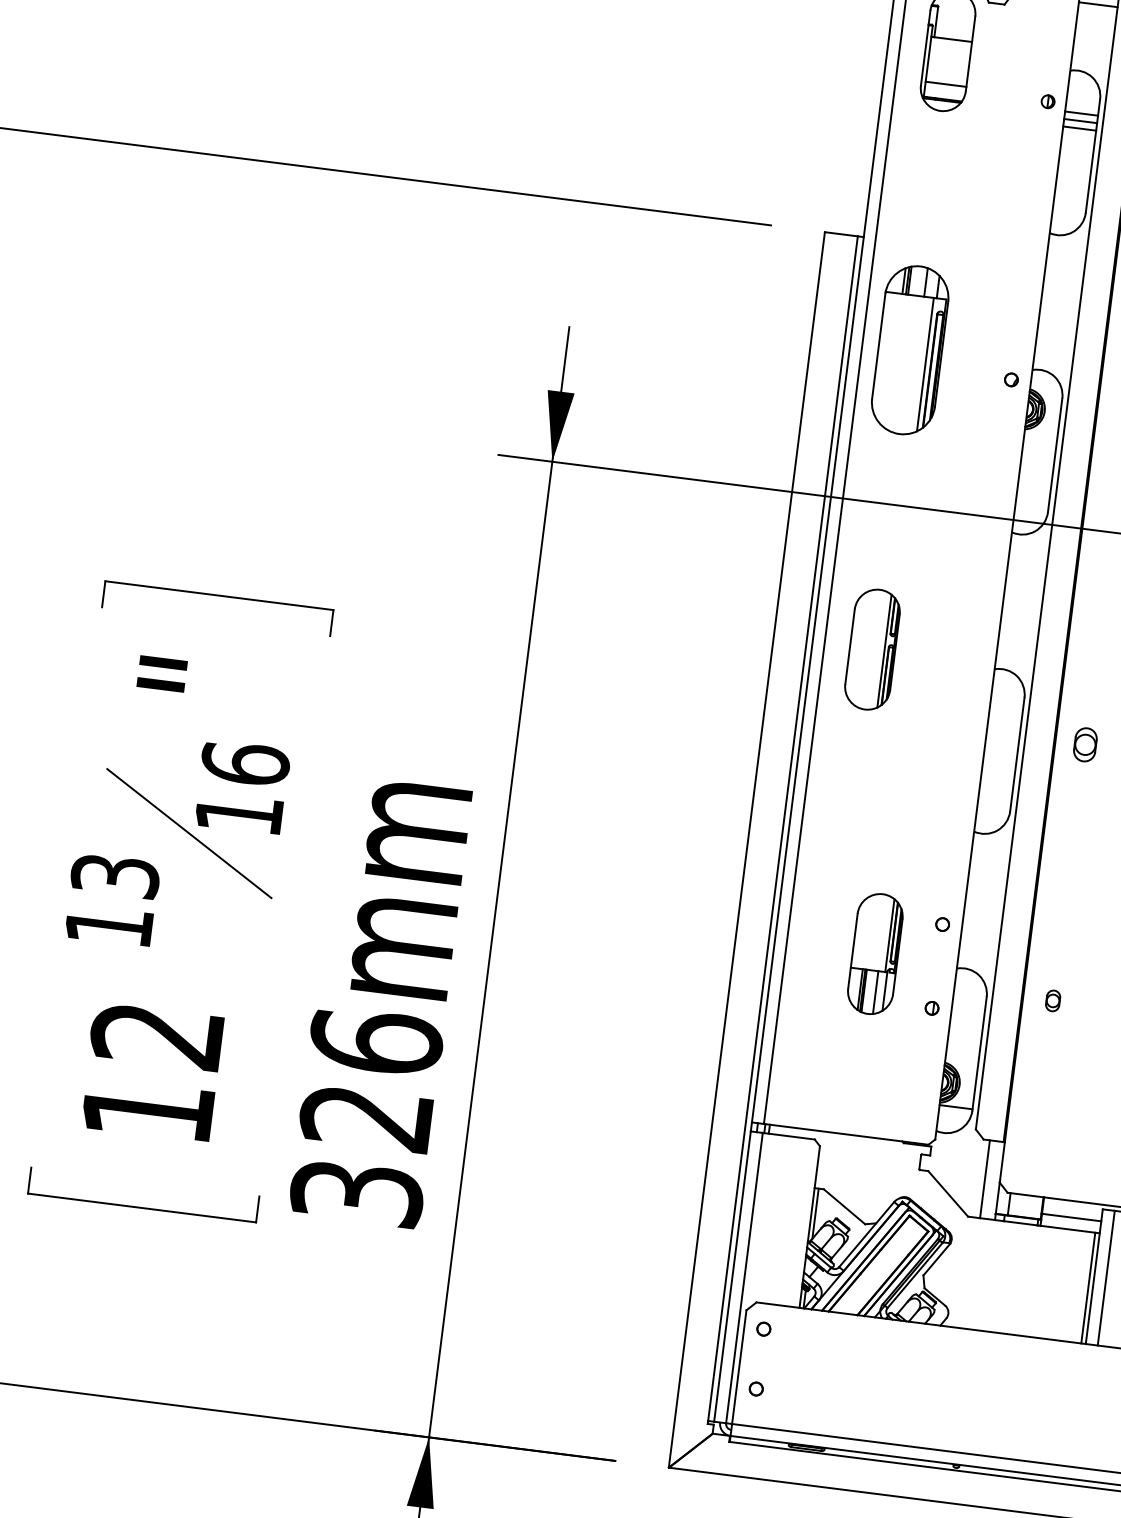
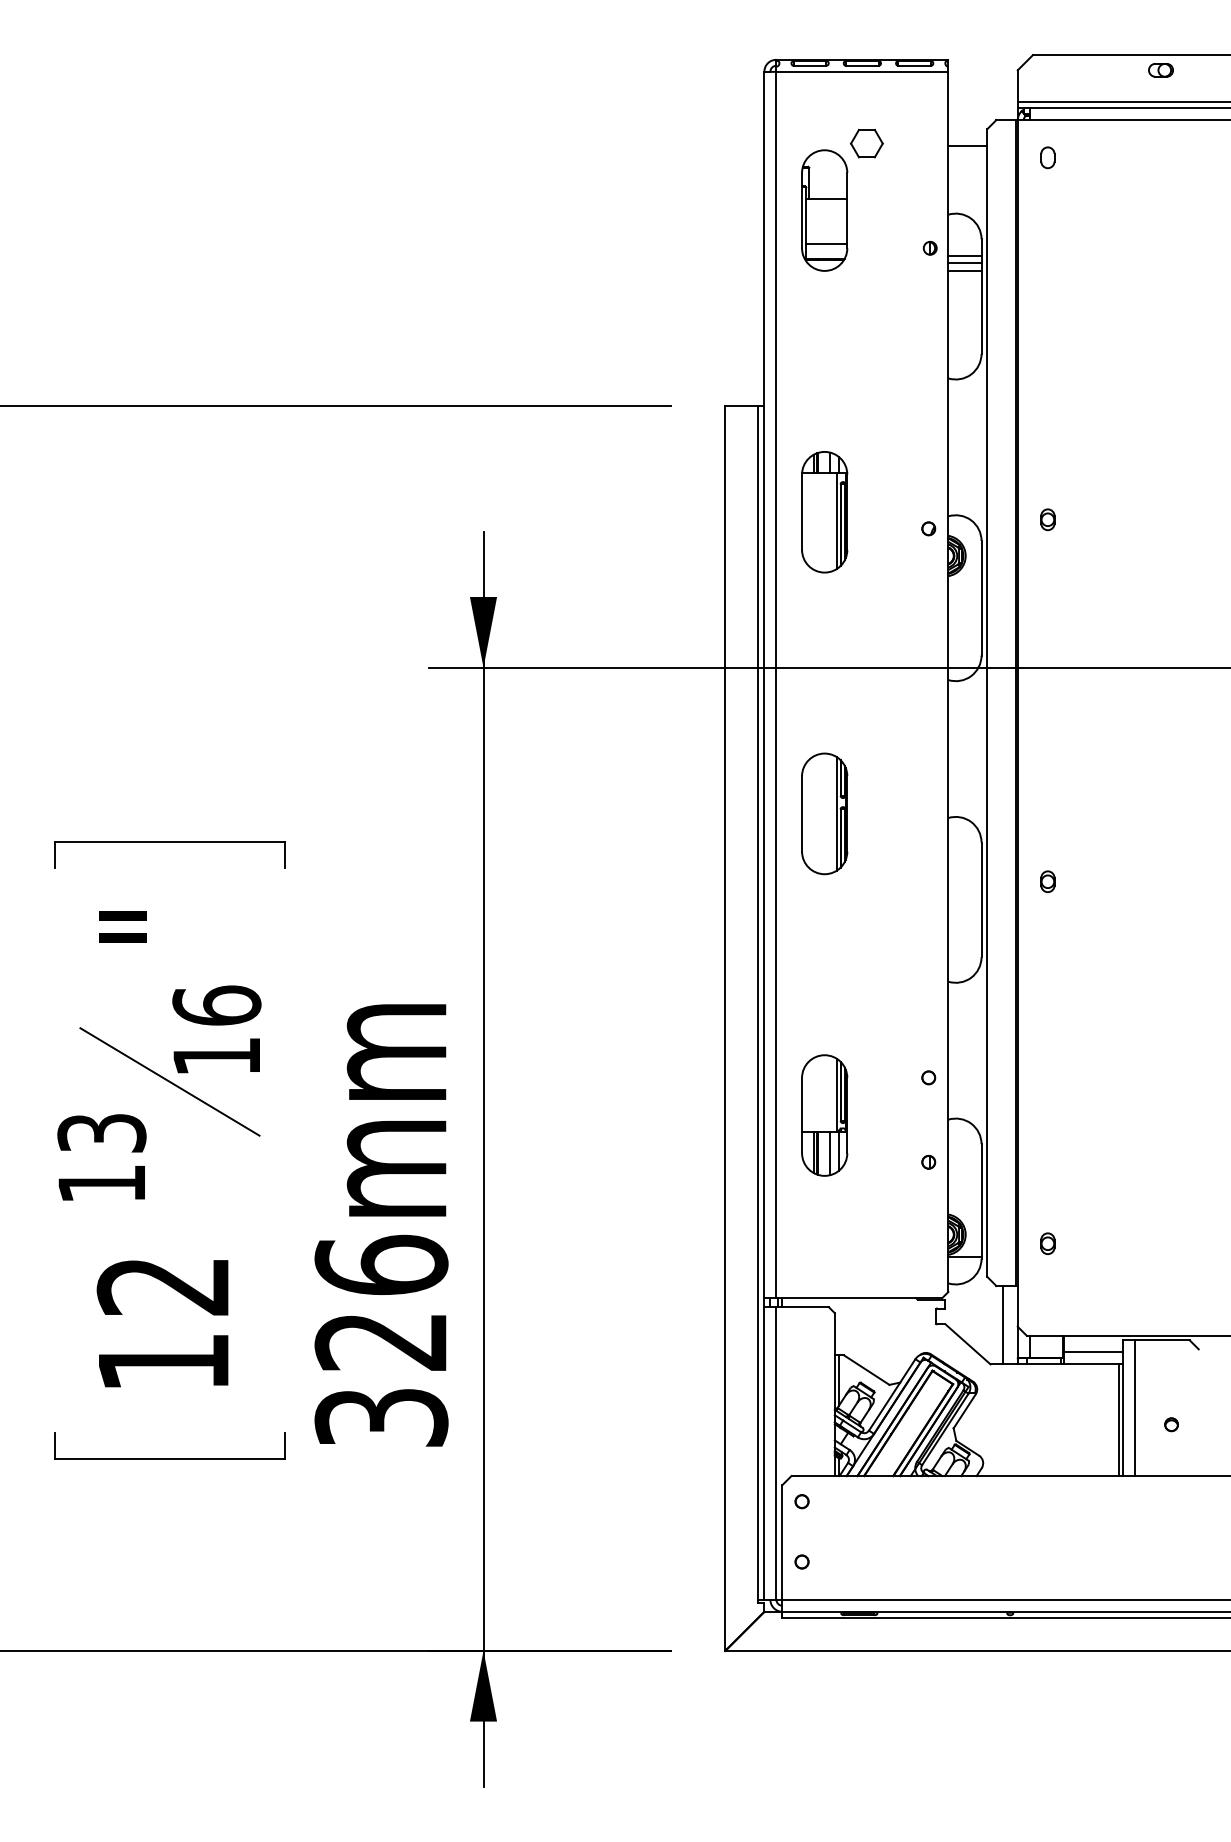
part: (910, 350) -> (824, 512), size x0.71
part: (1085, 744) -> (1047, 881), size x0.62
part: (875, 954) -> (824, 1115), moved
part: (1052, 1000) -> (1047, 1243), moved

